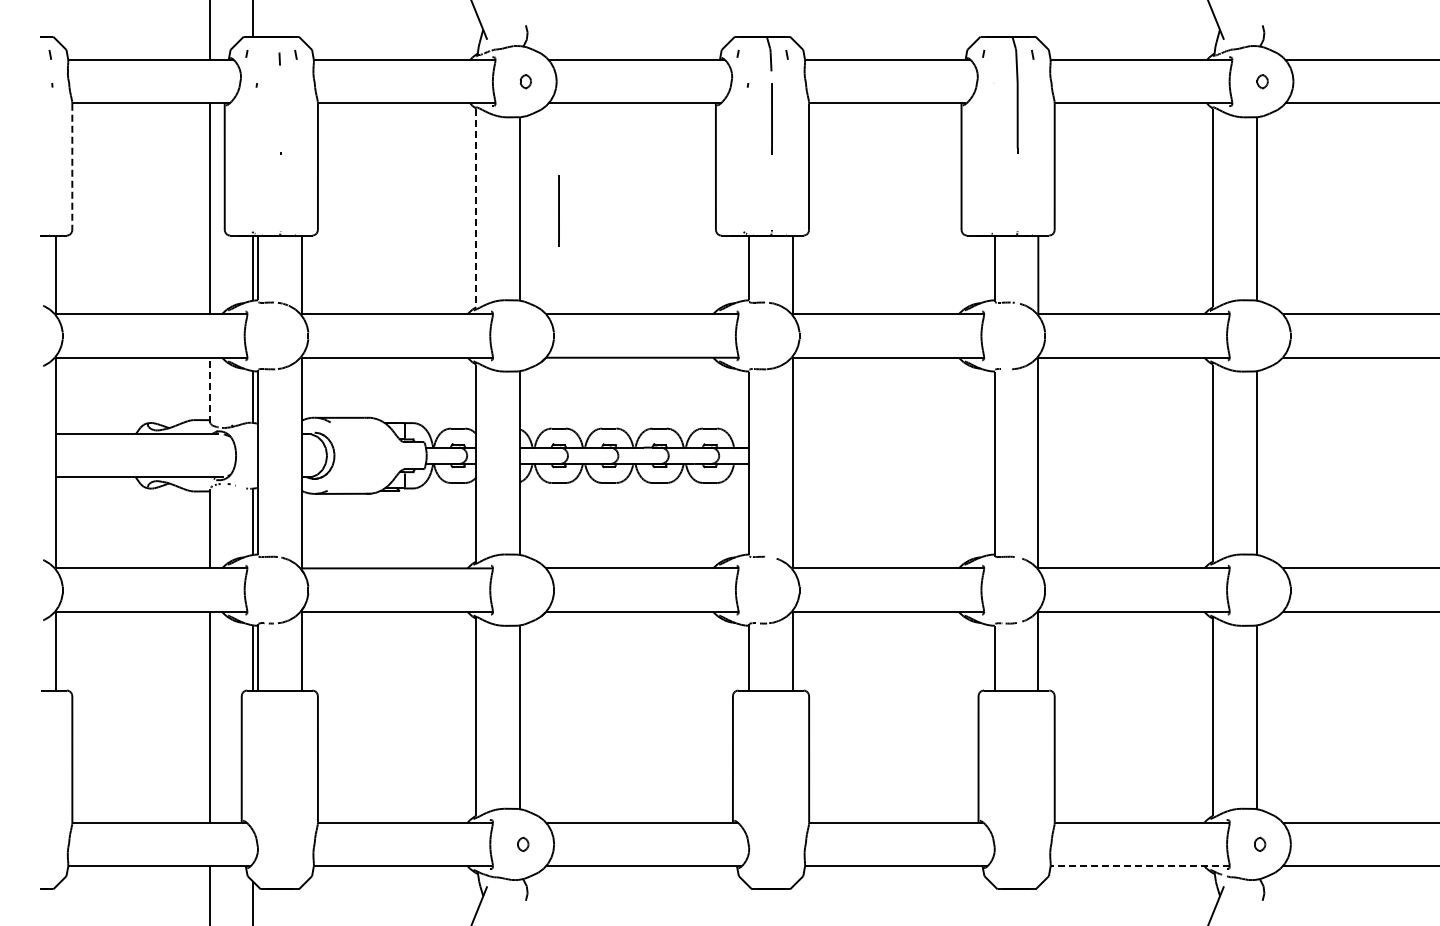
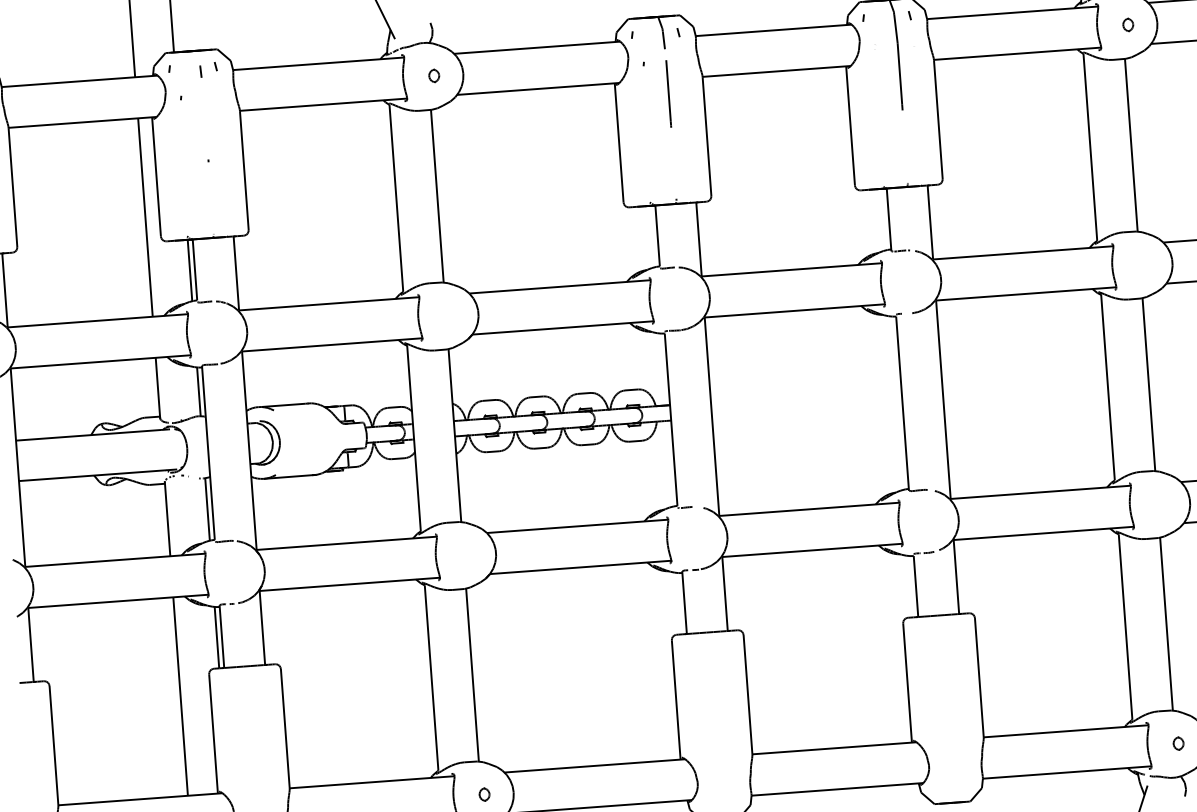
line: (72, 167) -> (13, 188), dashed -> solid
line: (476, 208) -> (396, 198), dashed -> solid
line: (558, 210) -> (473, 195), removed
line: (209, 390) -> (157, 388), dashed -> solid
line: (1140, 866) -> (1067, 772), dashed -> solid

